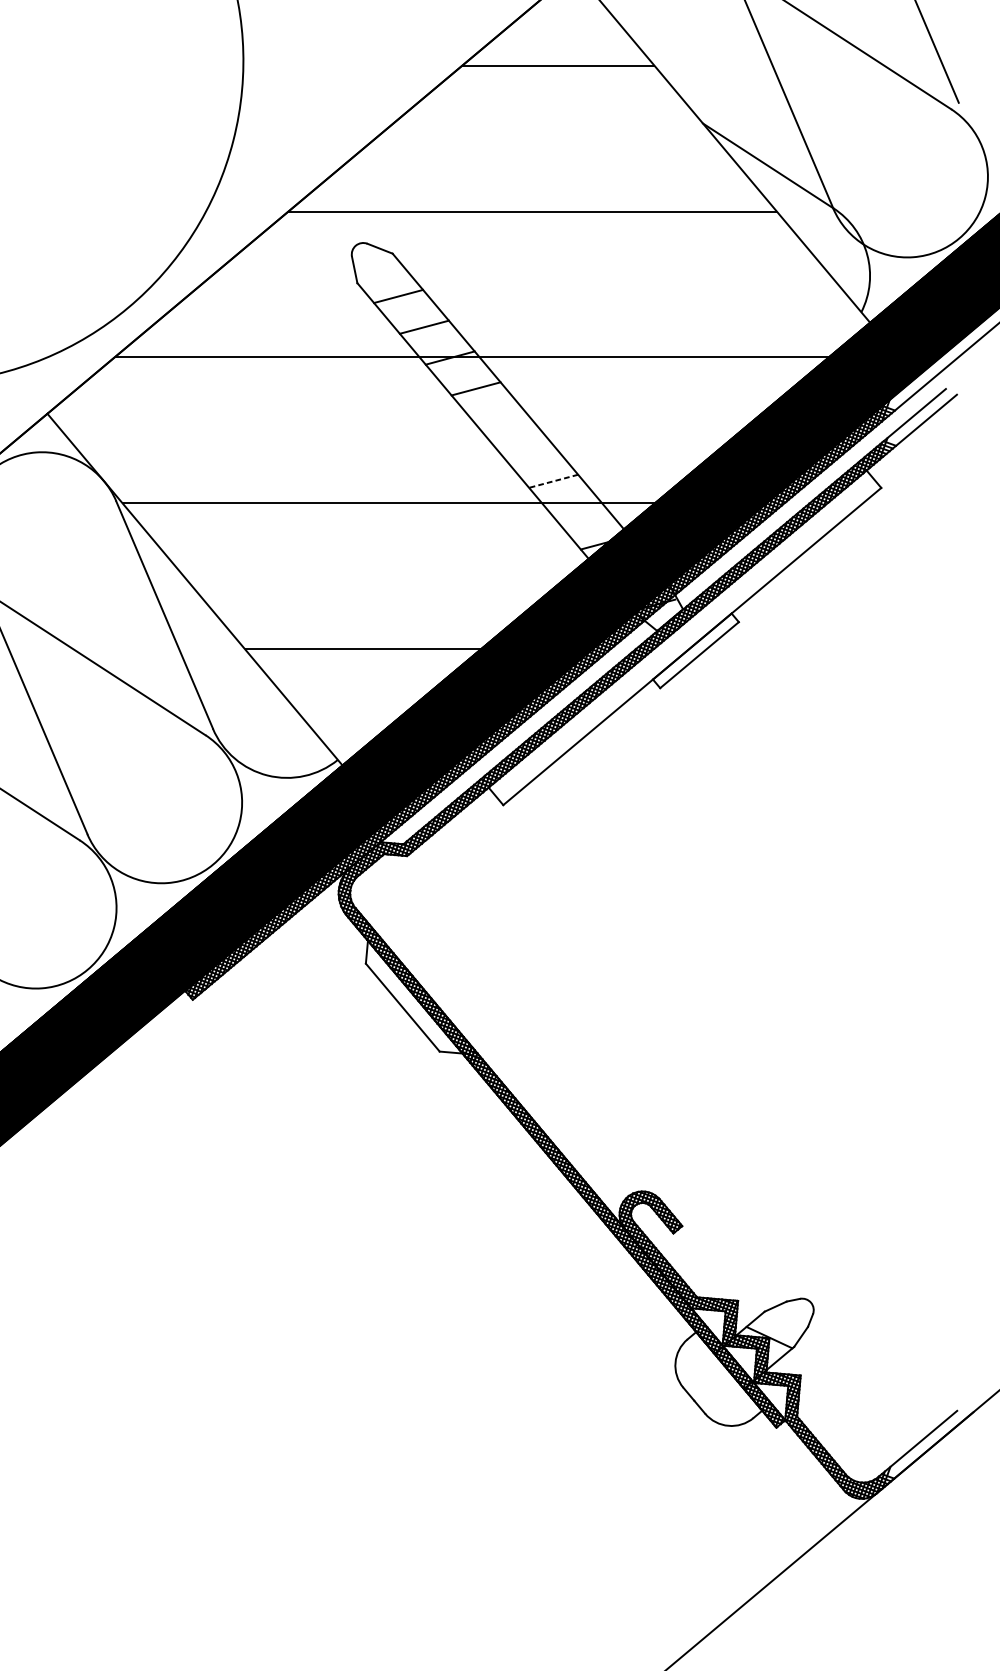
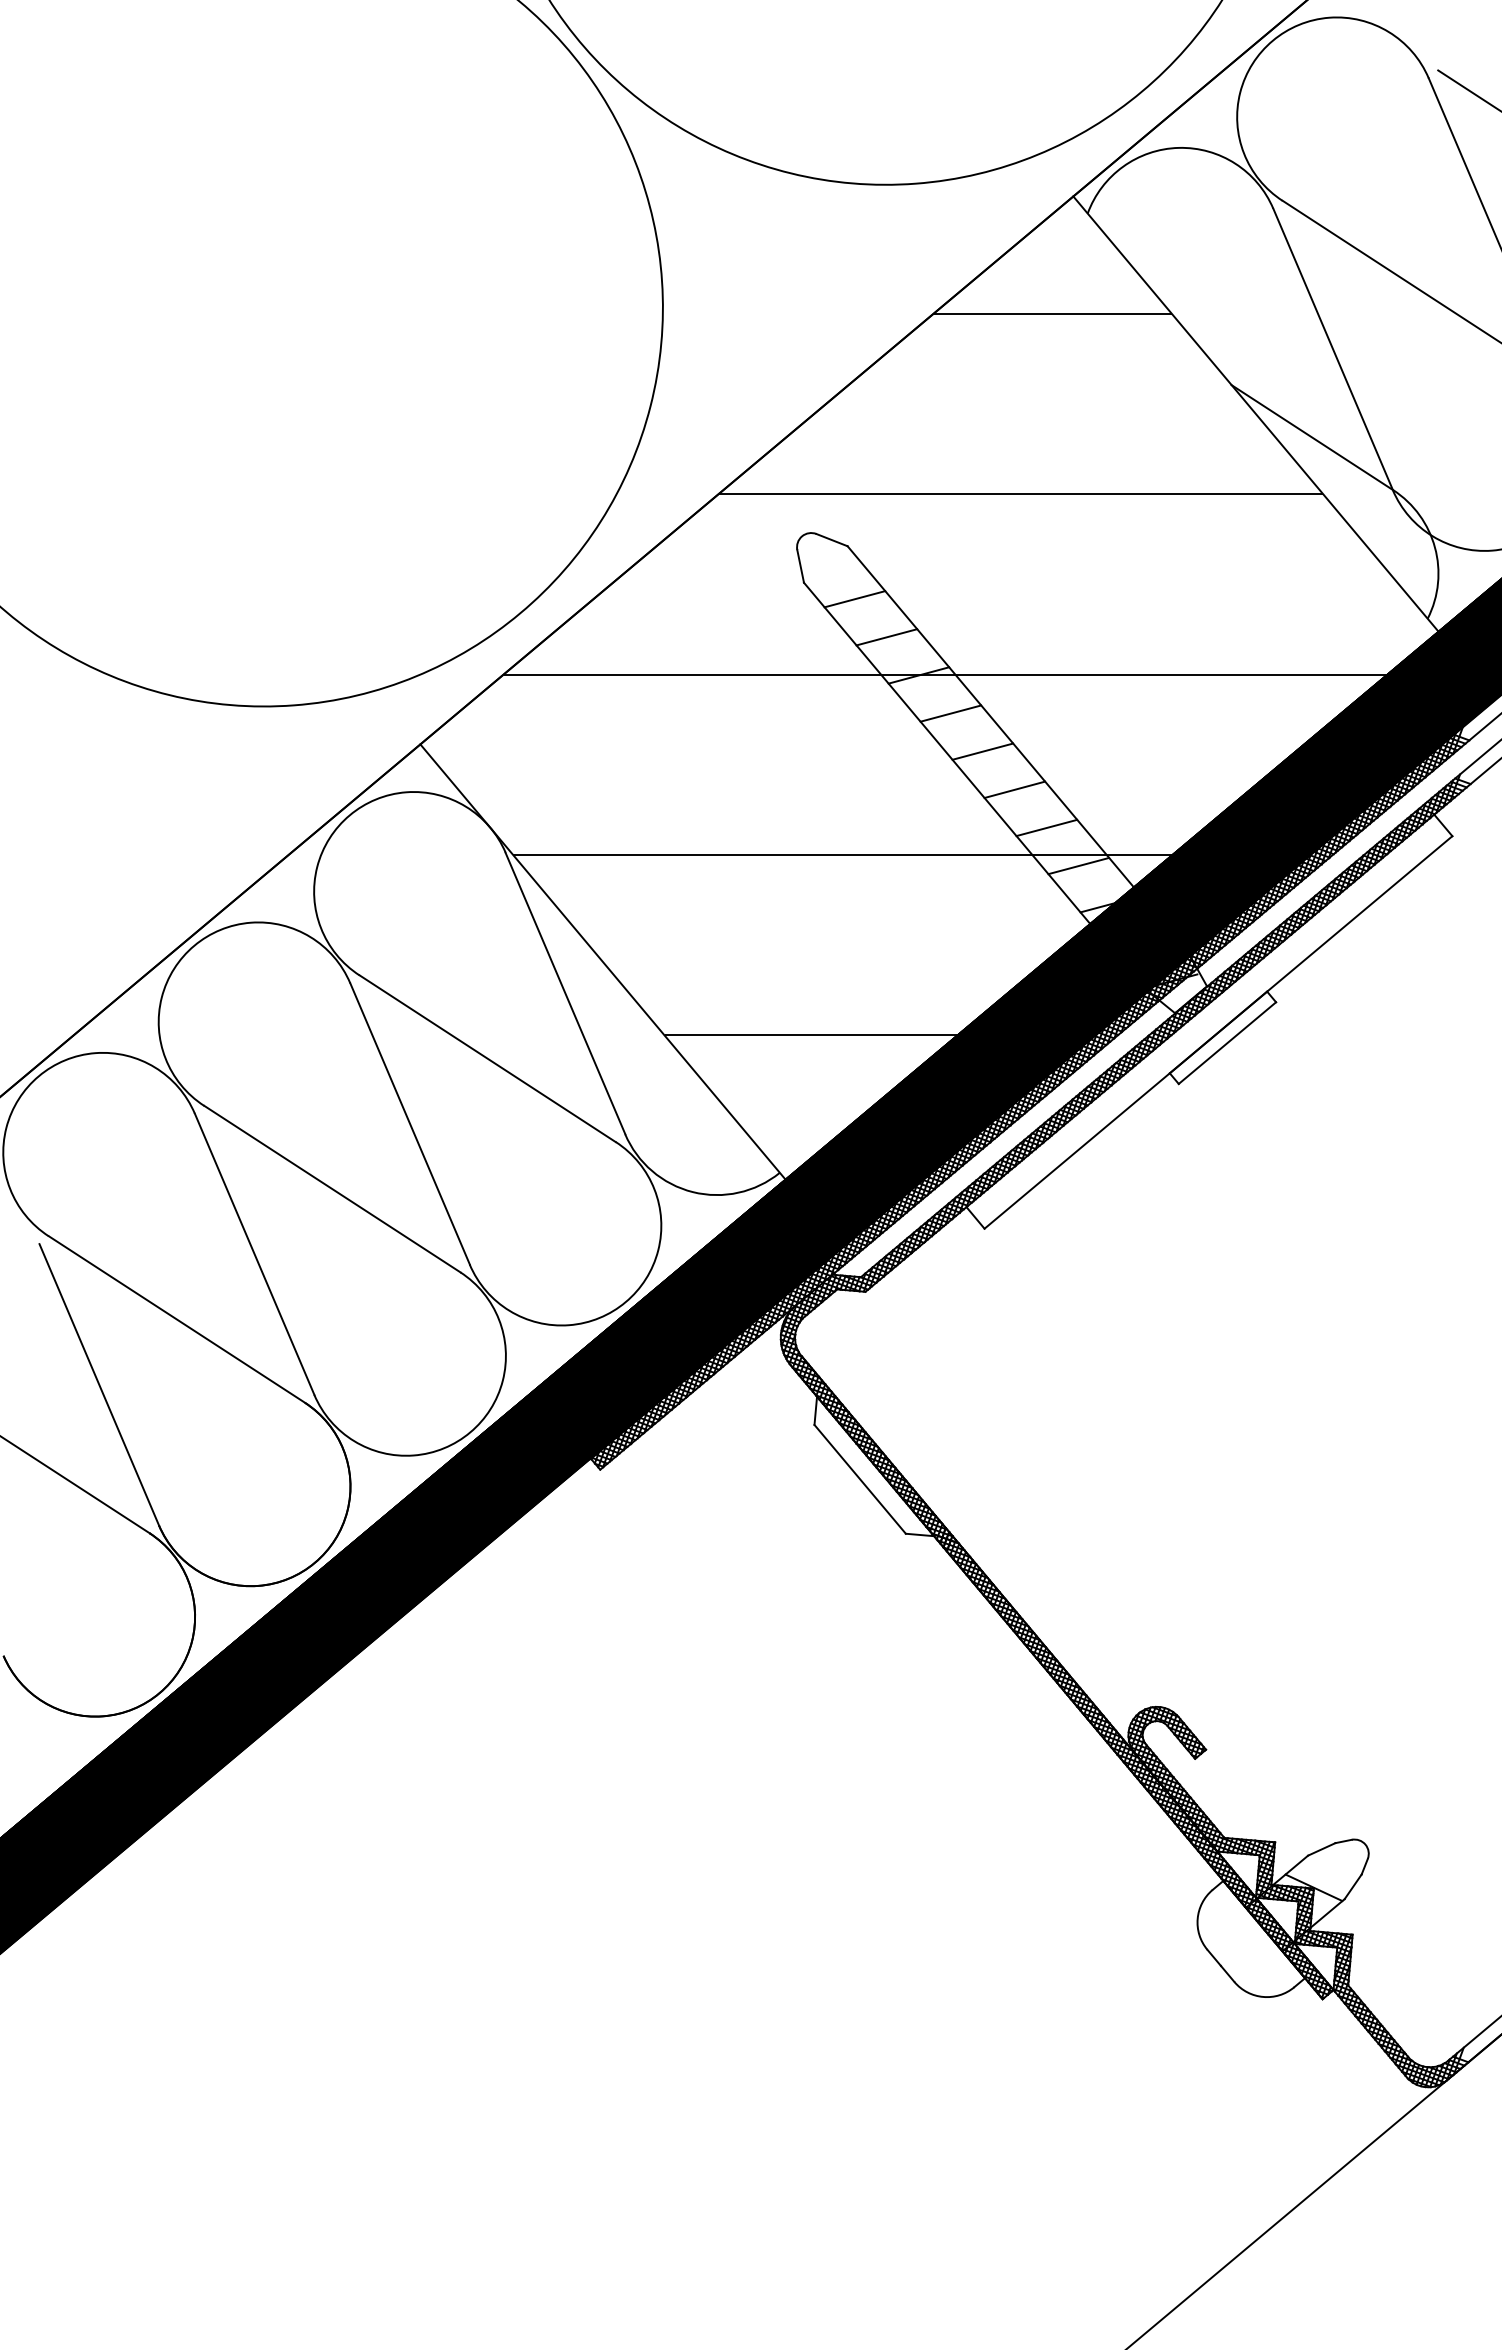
line: (501, 419) -> (982, 751), added
line: (527, 450) -> (1014, 789), added
line: (553, 481) -> (1046, 828), dashed -> solid
line: (579, 511) -> (1078, 865), added

